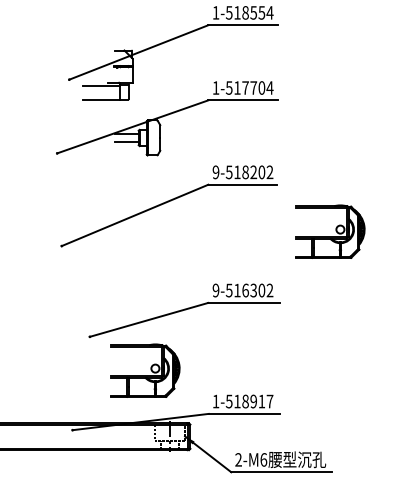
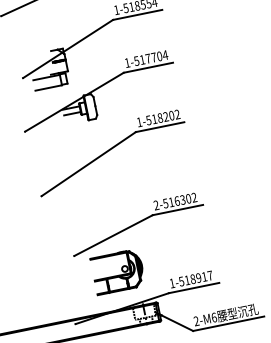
text: (215, 172) -> (139, 122), 9-518202 -> 1-518202
part: (330, 231) -> (228, 147), removed
text: (215, 290) -> (156, 205), 9-516302 -> 2-516302

